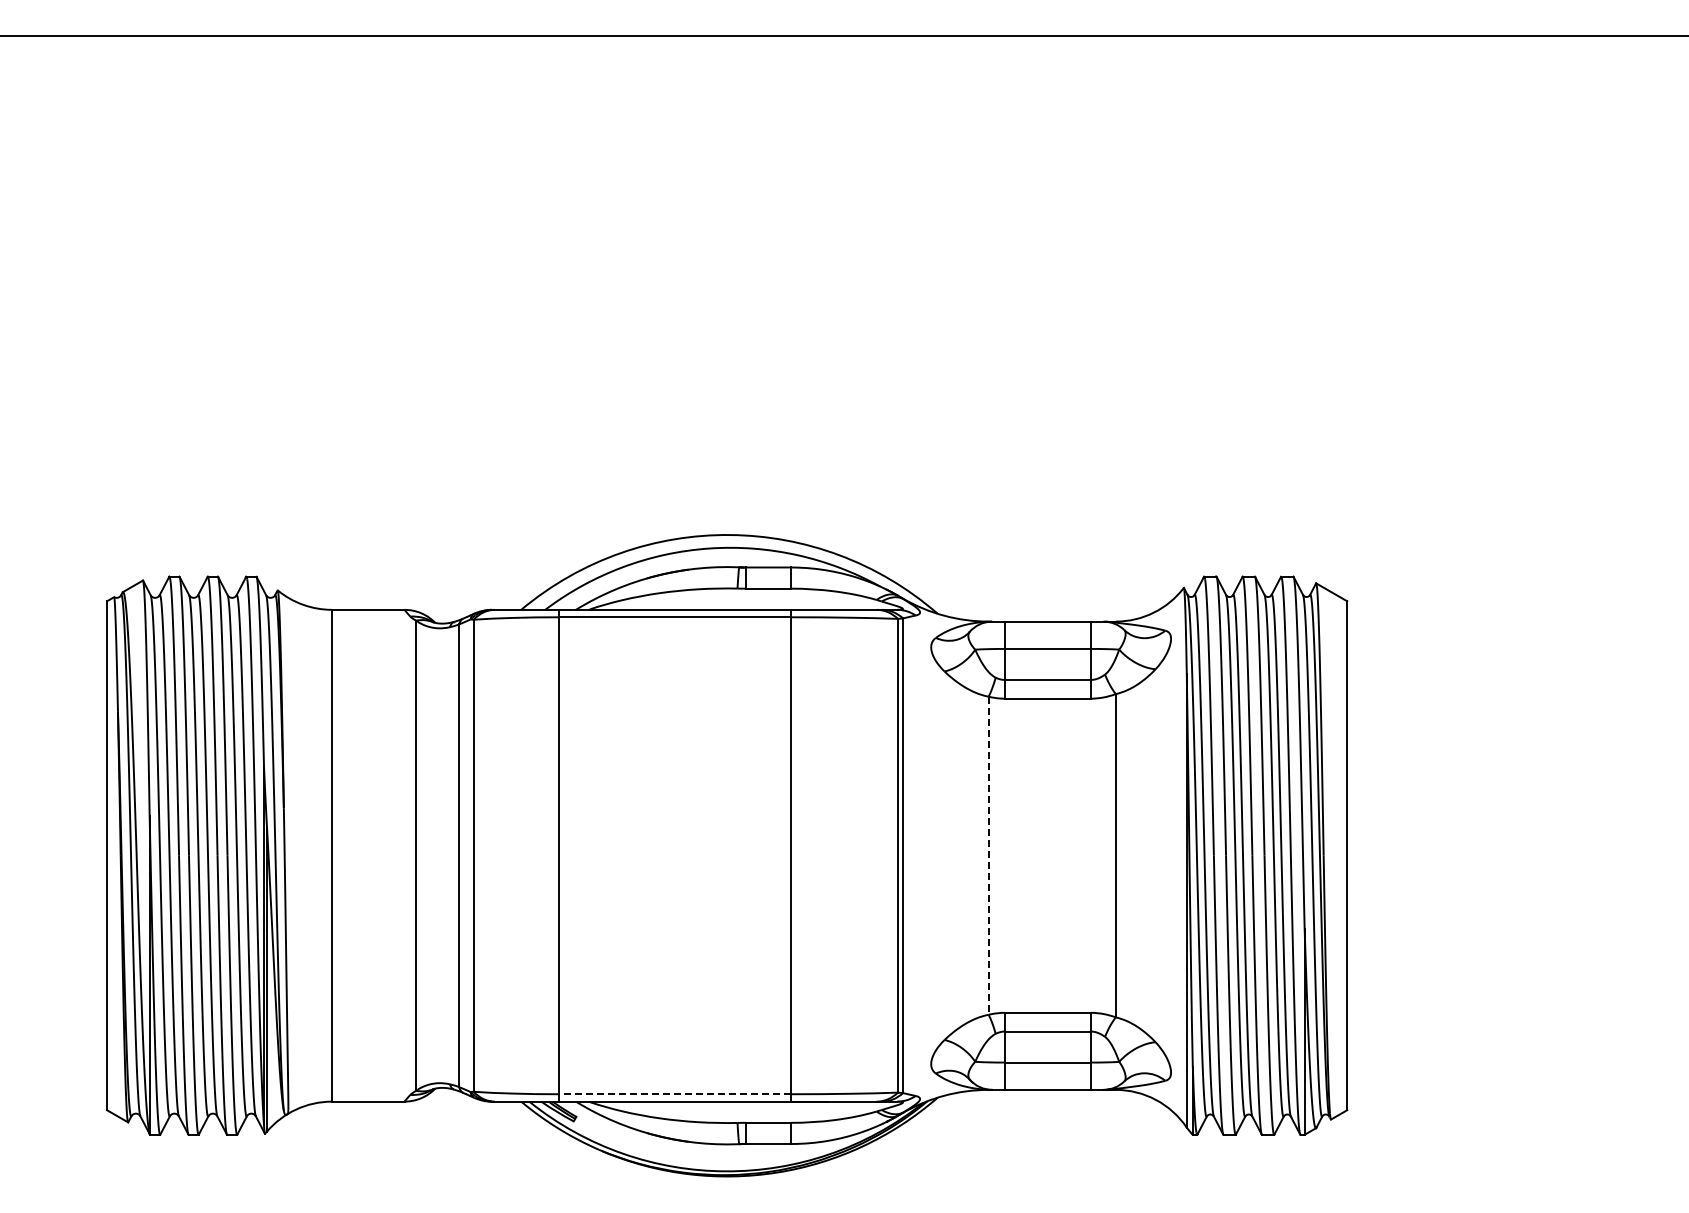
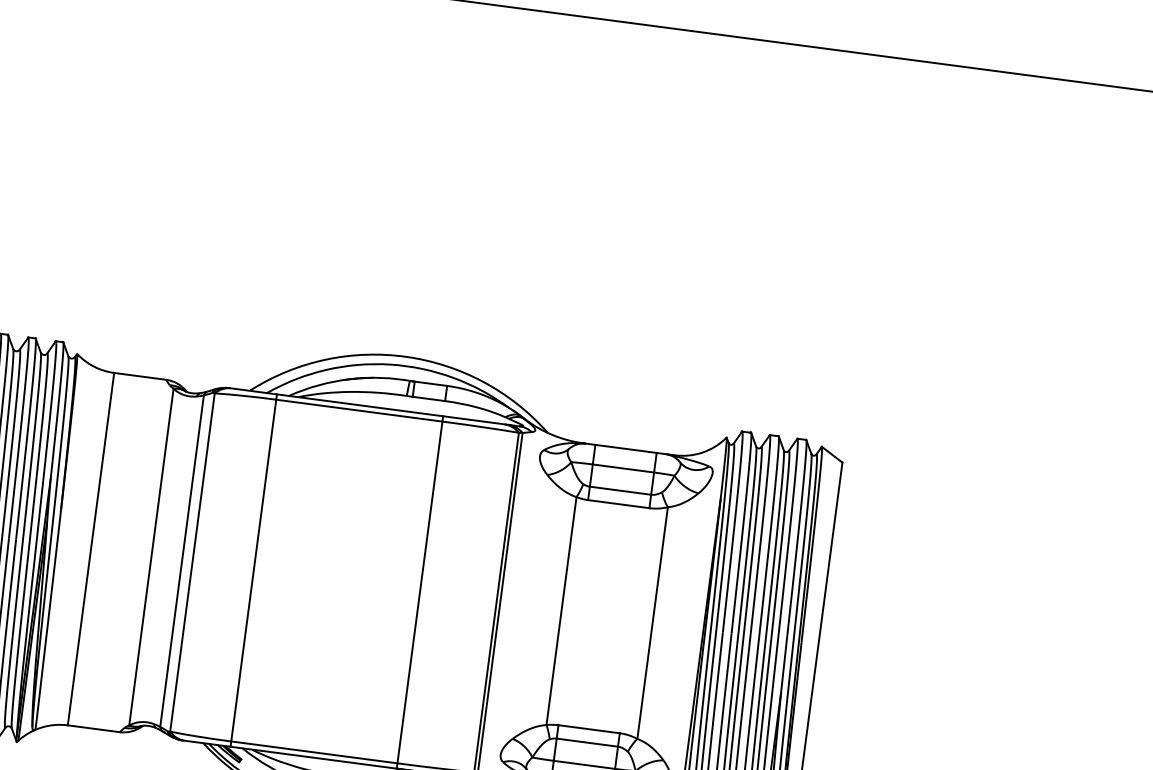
line: (988, 856) -> (561, 611), dashed -> solid
line: (675, 1094) -> (314, 752), dashed -> solid

